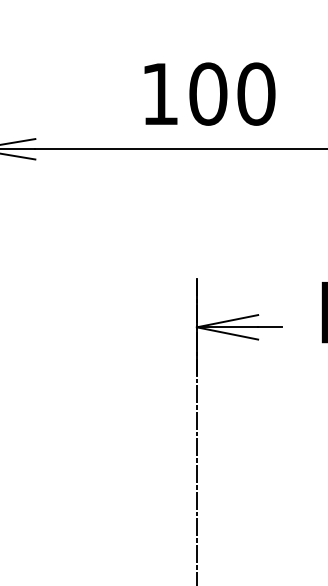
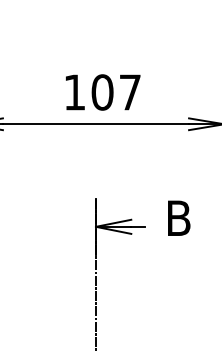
text: (256, 94) -> (130, 92), 100 -> 107

